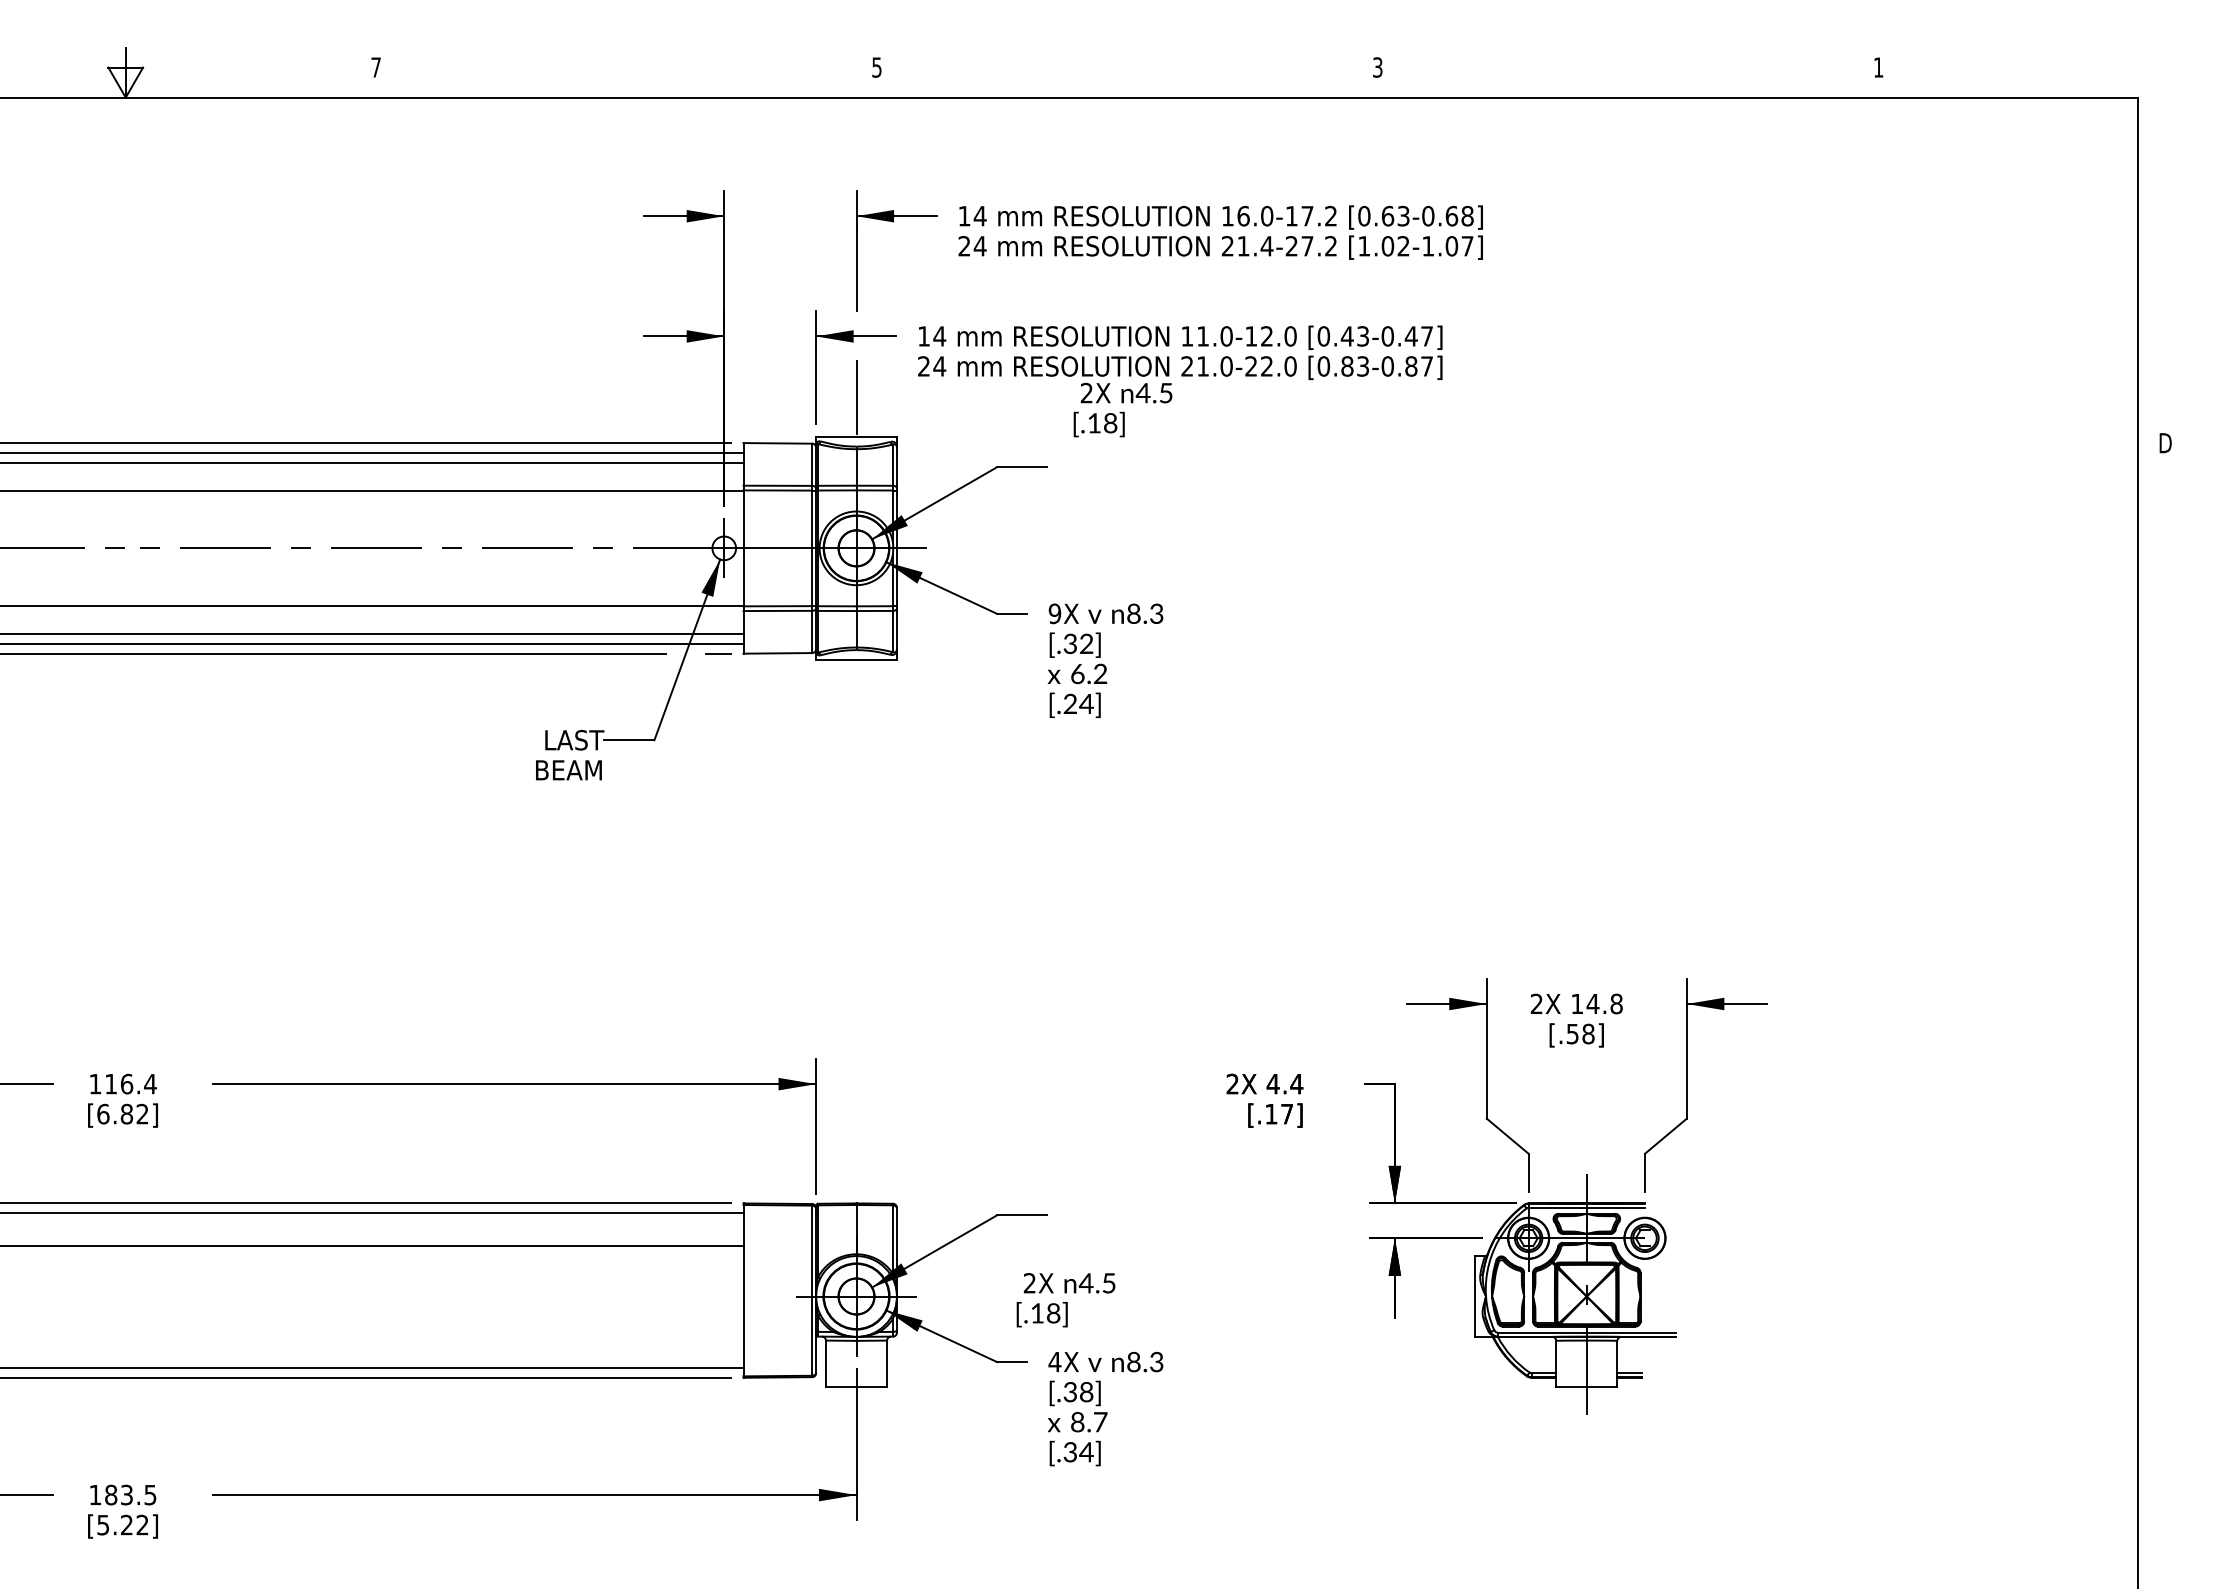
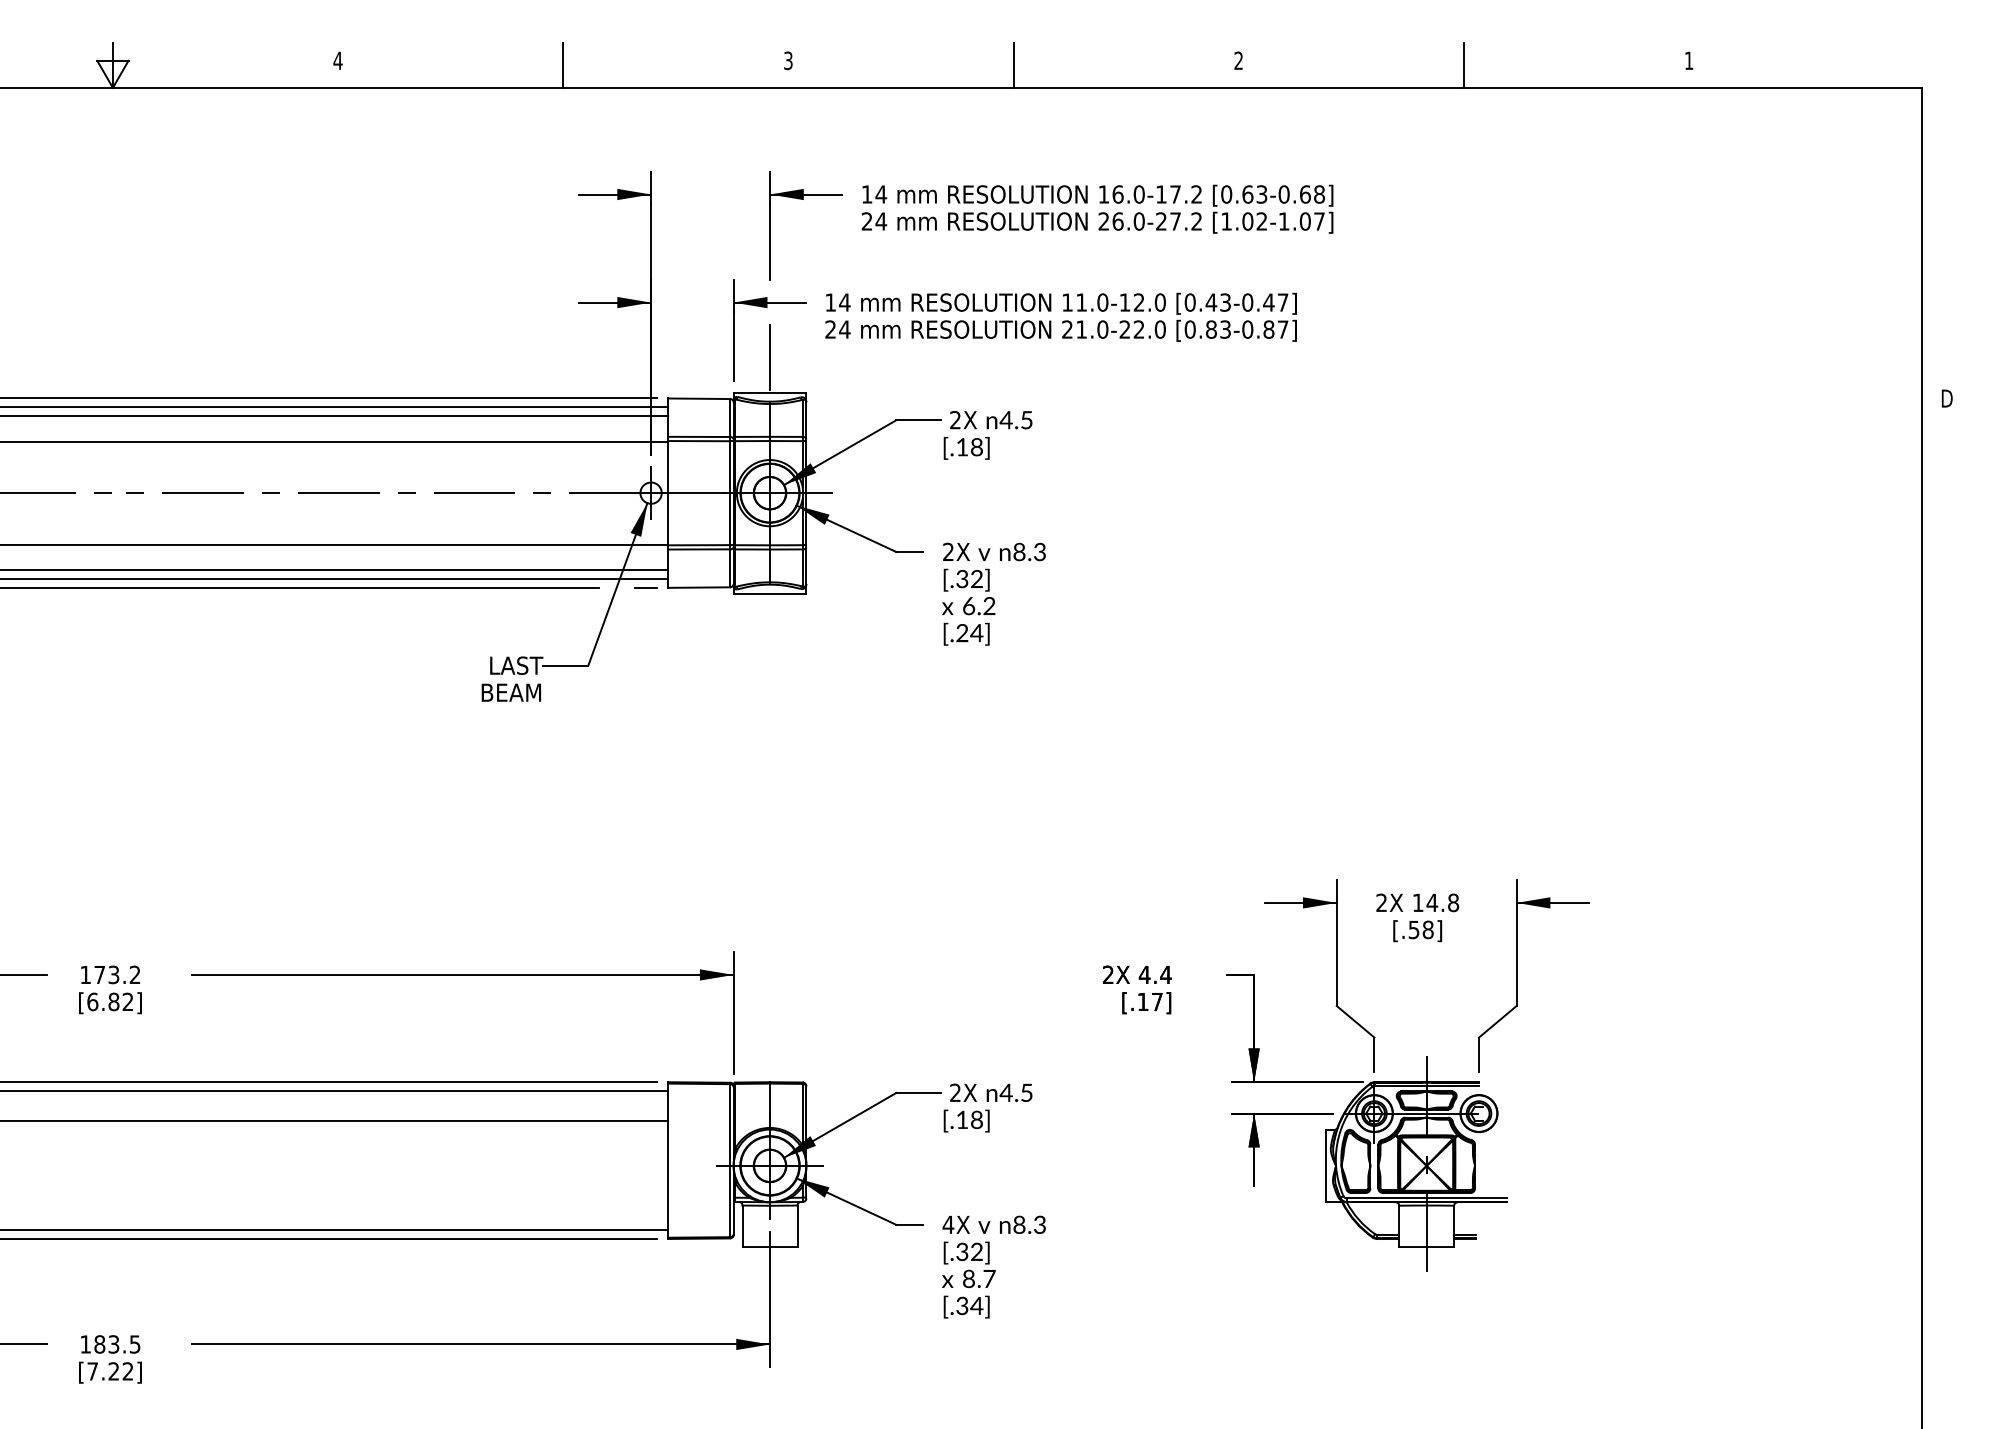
text: (375, 67) -> (337, 60), 7 -> 4
text: (876, 67) -> (787, 60), 5 -> 3
text: (1377, 67) -> (1238, 60), 3 -> 2
line: (626, 72) -> (563, 65), added
line: (1127, 72) -> (1013, 65), added
line: (1628, 72) -> (1464, 65), added
text: (1255, 246) -> (1128, 221), 21.4-27.2 -> 26.0-27.2
text: (1122, 409) -> (987, 434), moved
text: (1054, 613) -> (948, 551), 9X -> 2X
text: (130, 1083) -> (117, 974), 116.4 -> 173.2
text: (1065, 1300) -> (987, 1108), moved
text: (1086, 1392) -> (976, 1252), [.38] -> [.32]
text: (103, 1525) -> (92, 1371), [5.22] -> [7.22]

